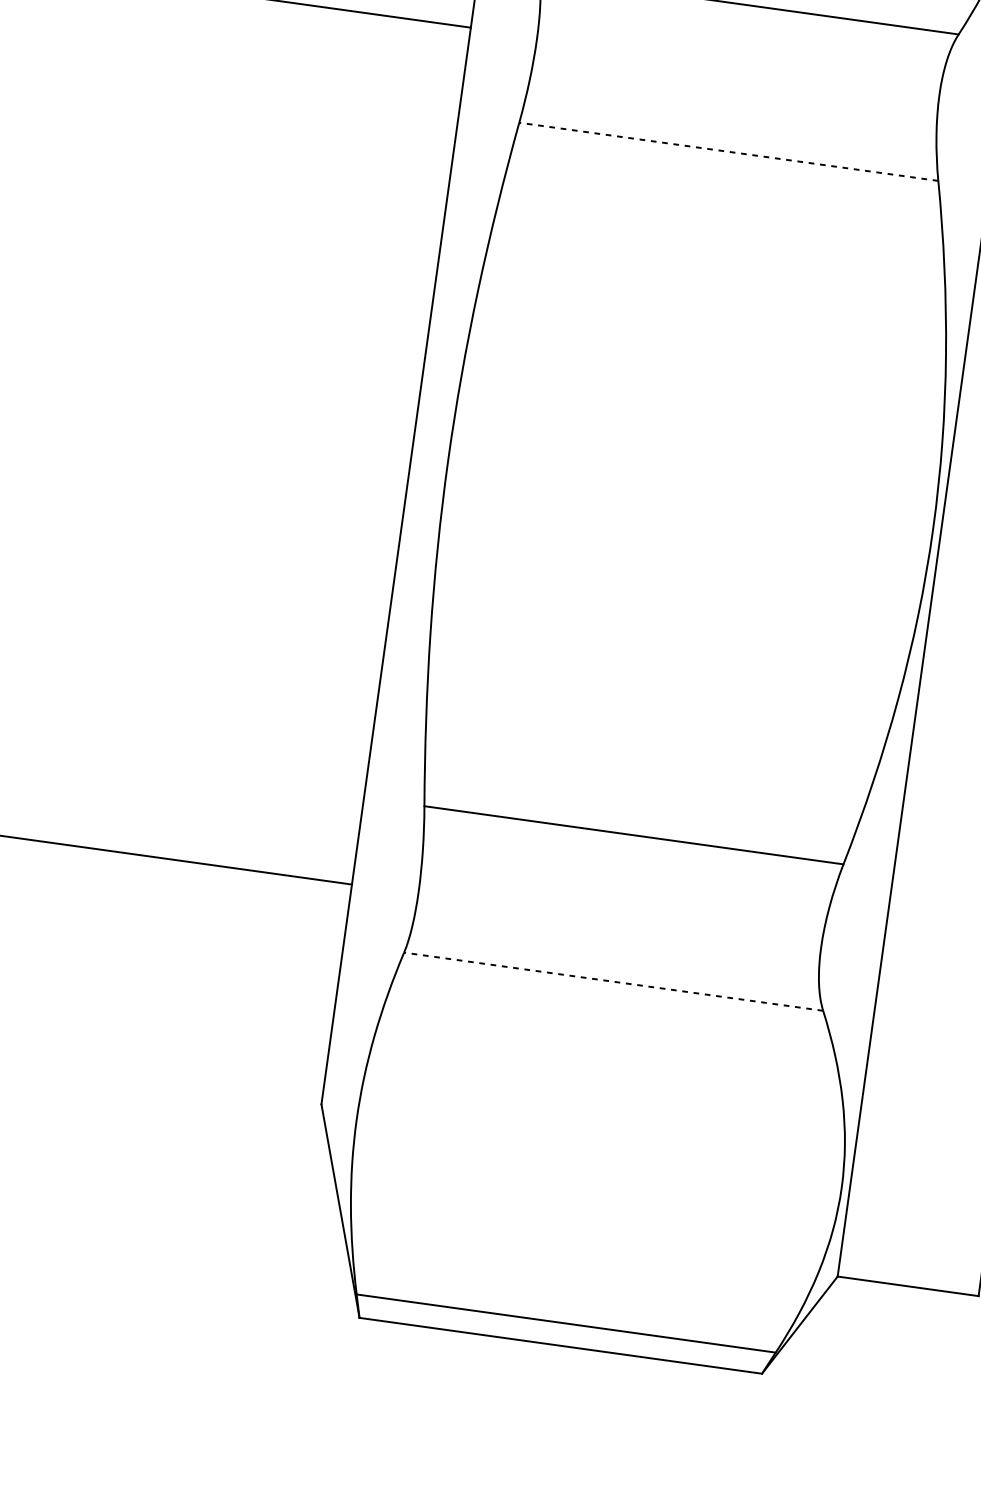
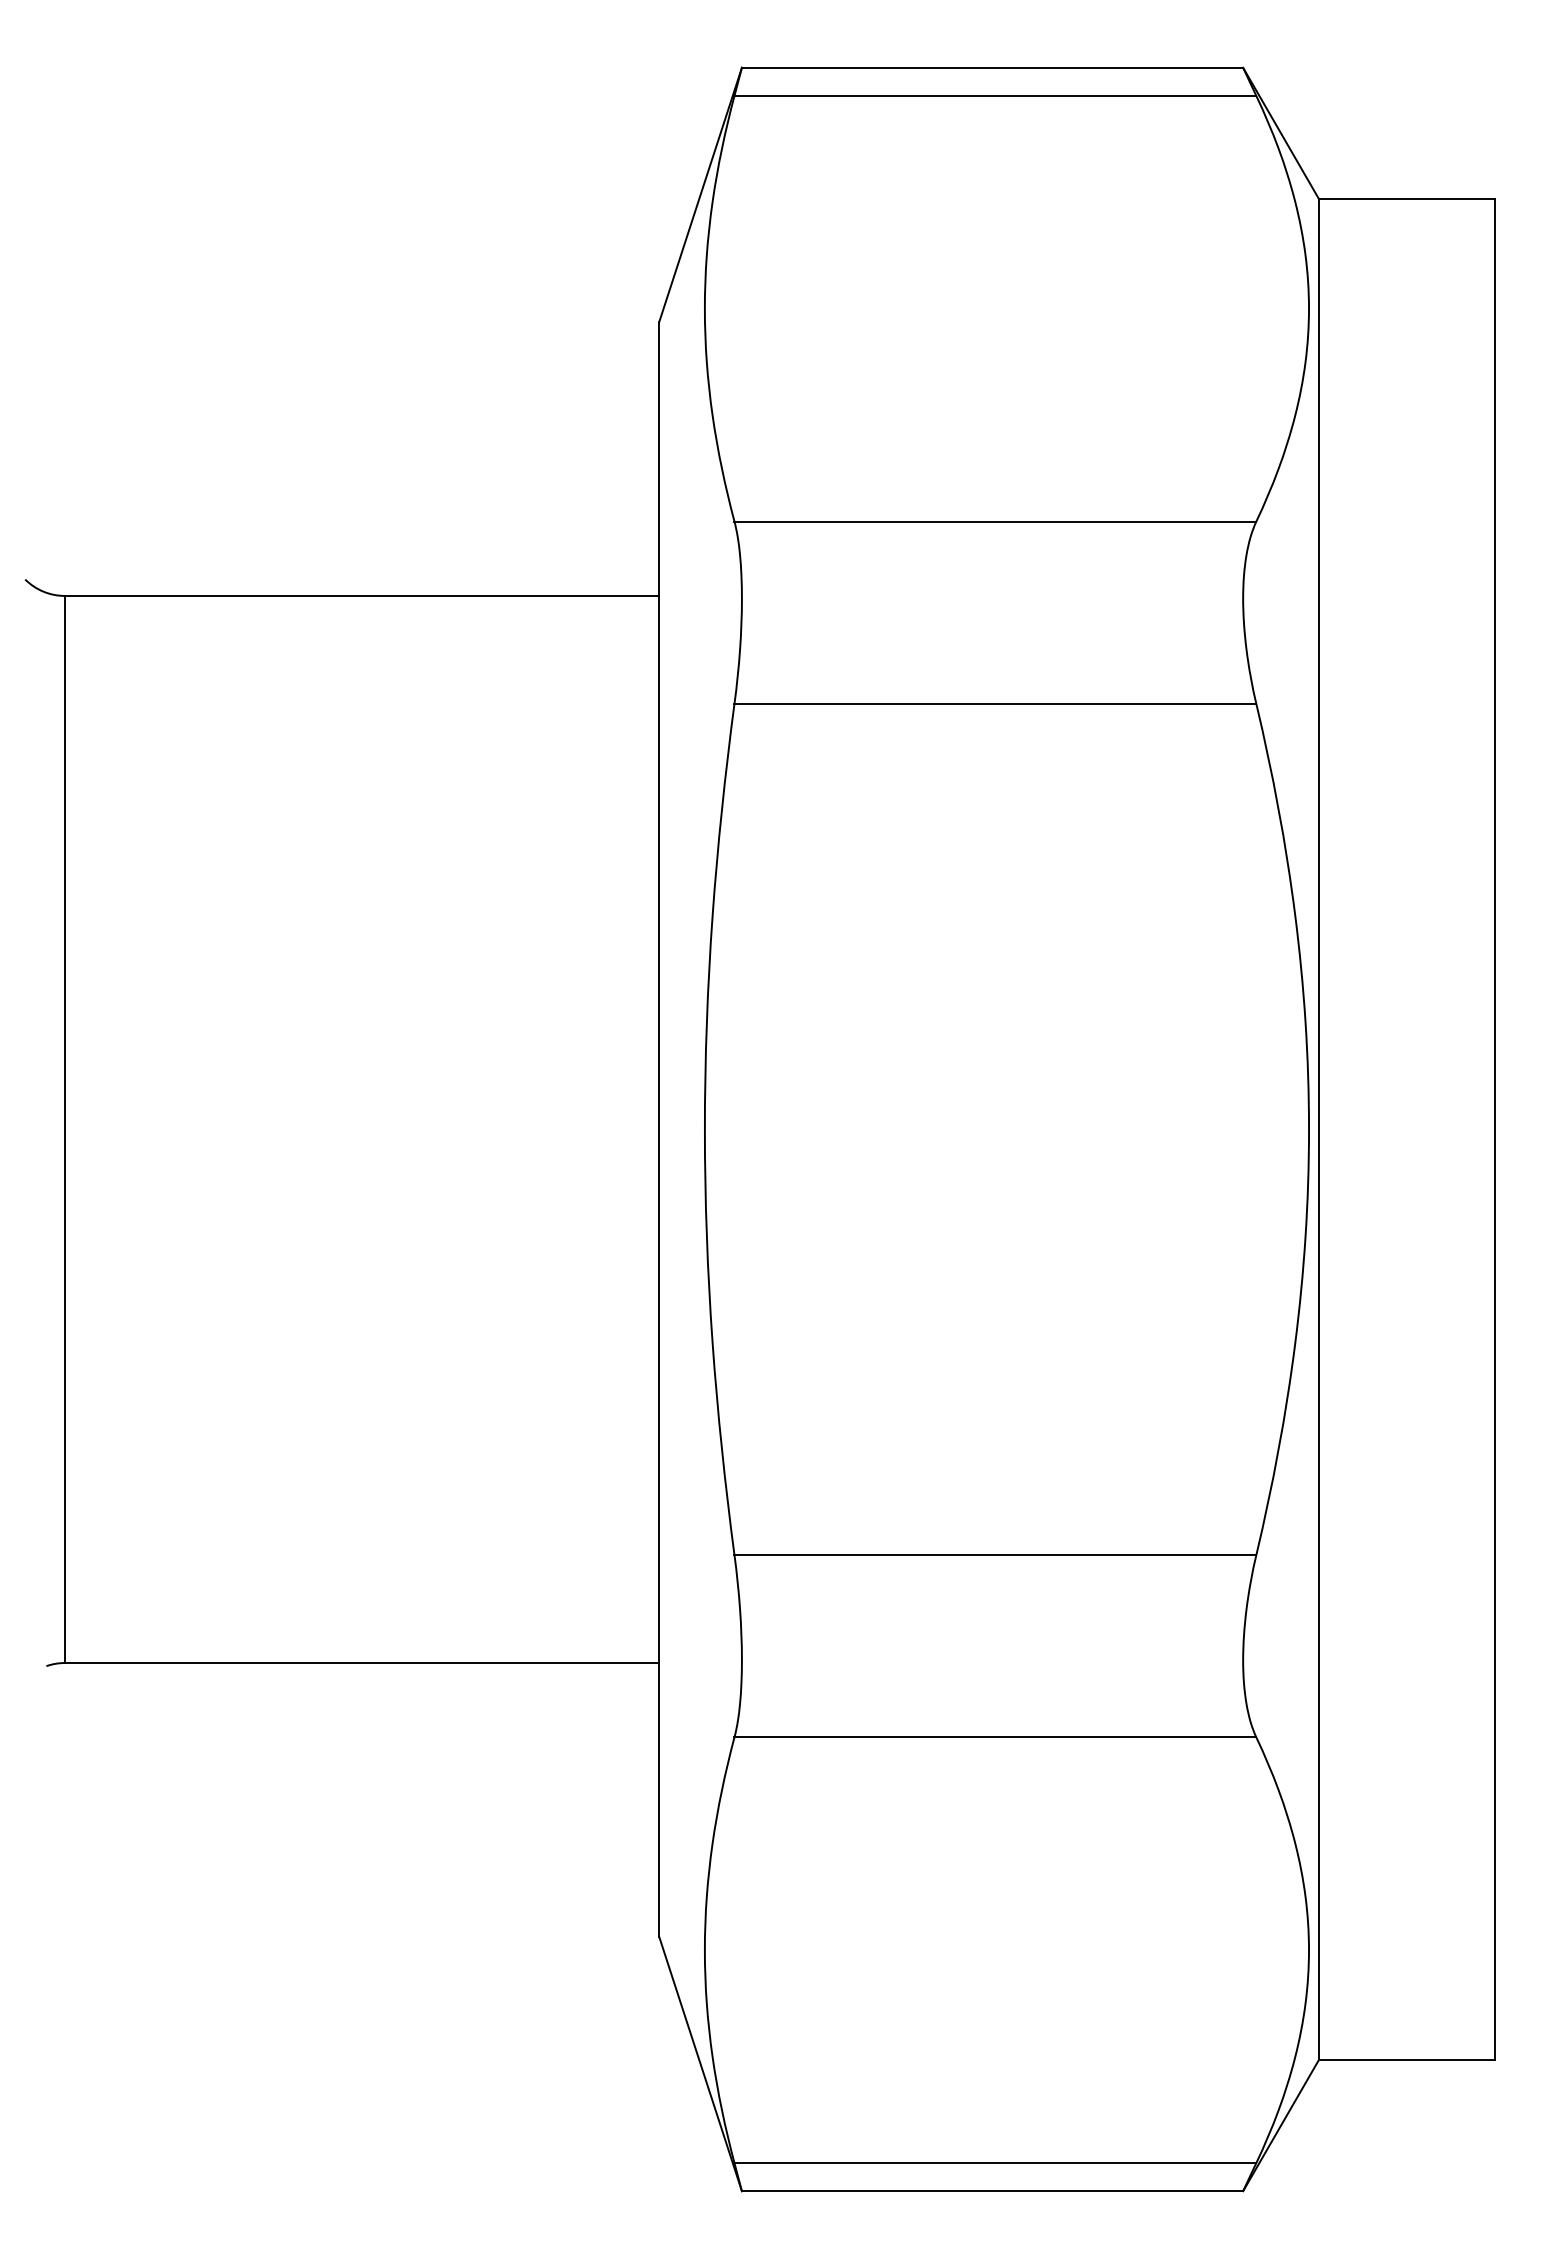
line: (728, 151) -> (995, 703), dashed -> solid
line: (613, 981) -> (995, 1737), dashed -> solid

